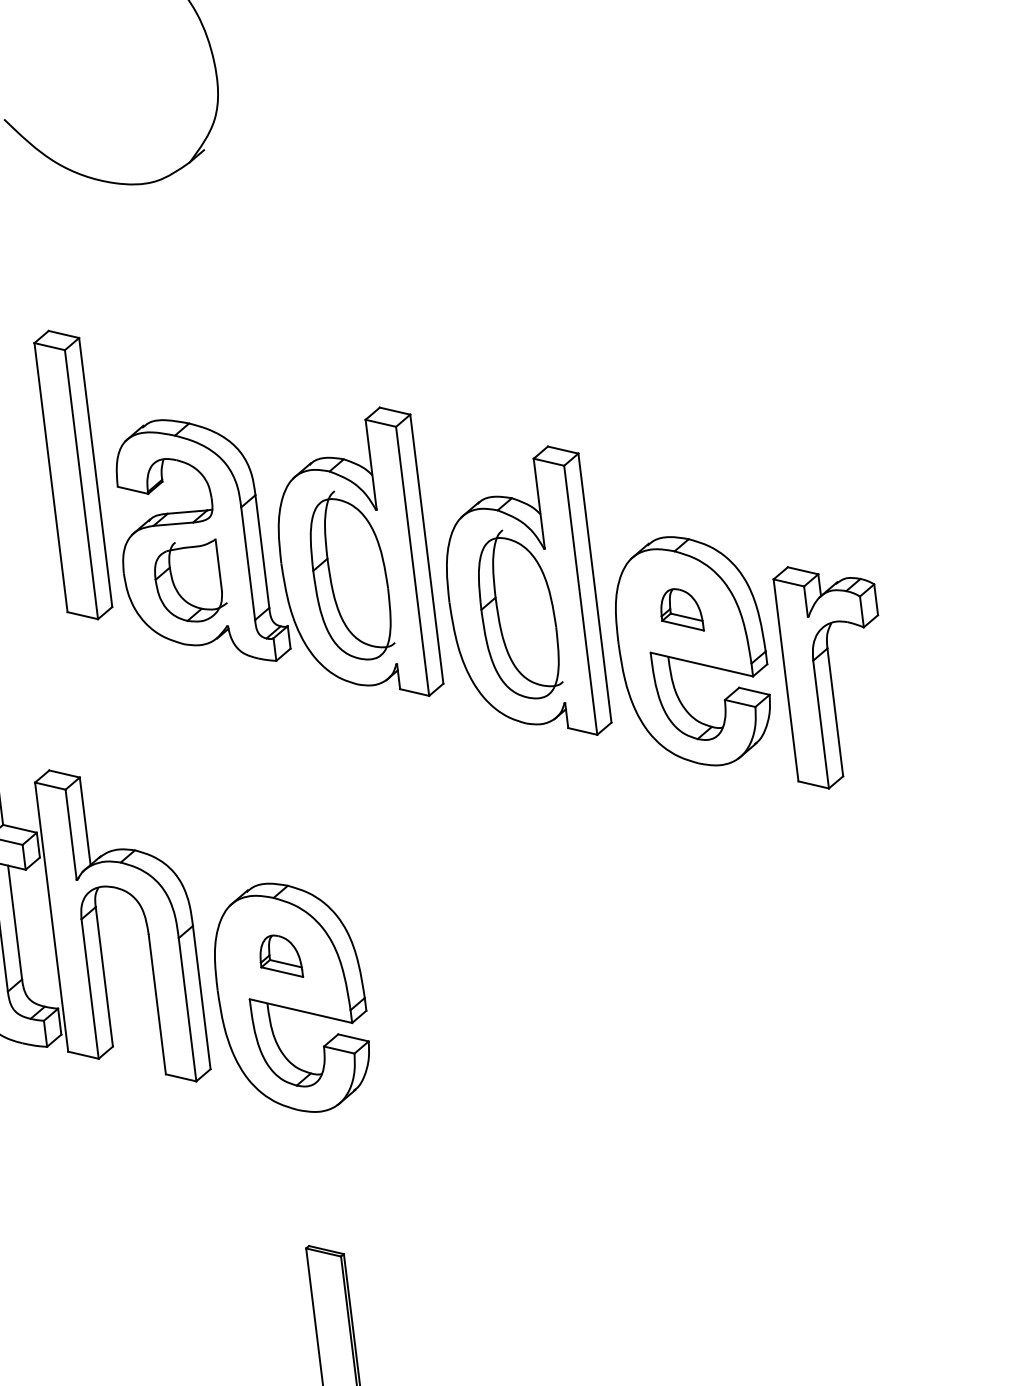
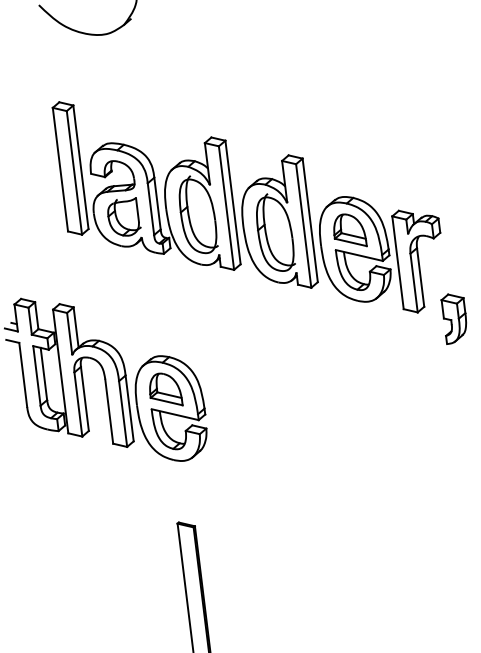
part: (682, 610) -> (350, 230), size x1.67
part: (906, 801) -> (453, 318), added
part: (281, 956) -> (166, 389), size x1.67

